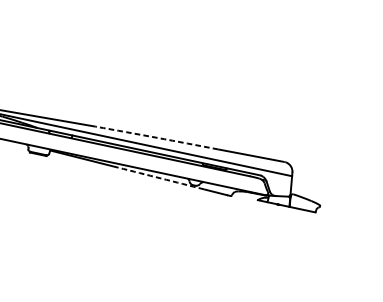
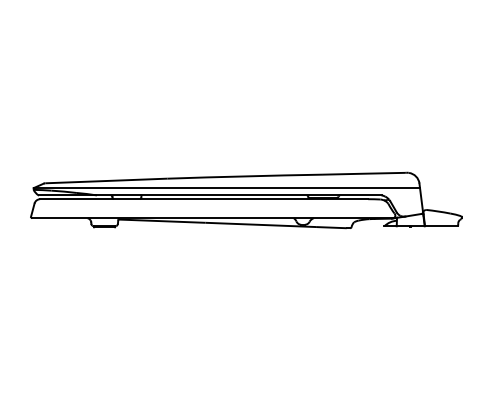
arc: (157, 137) -> (245, 176), dashed -> solid
arc: (160, 178) -> (260, 224), dashed -> solid

